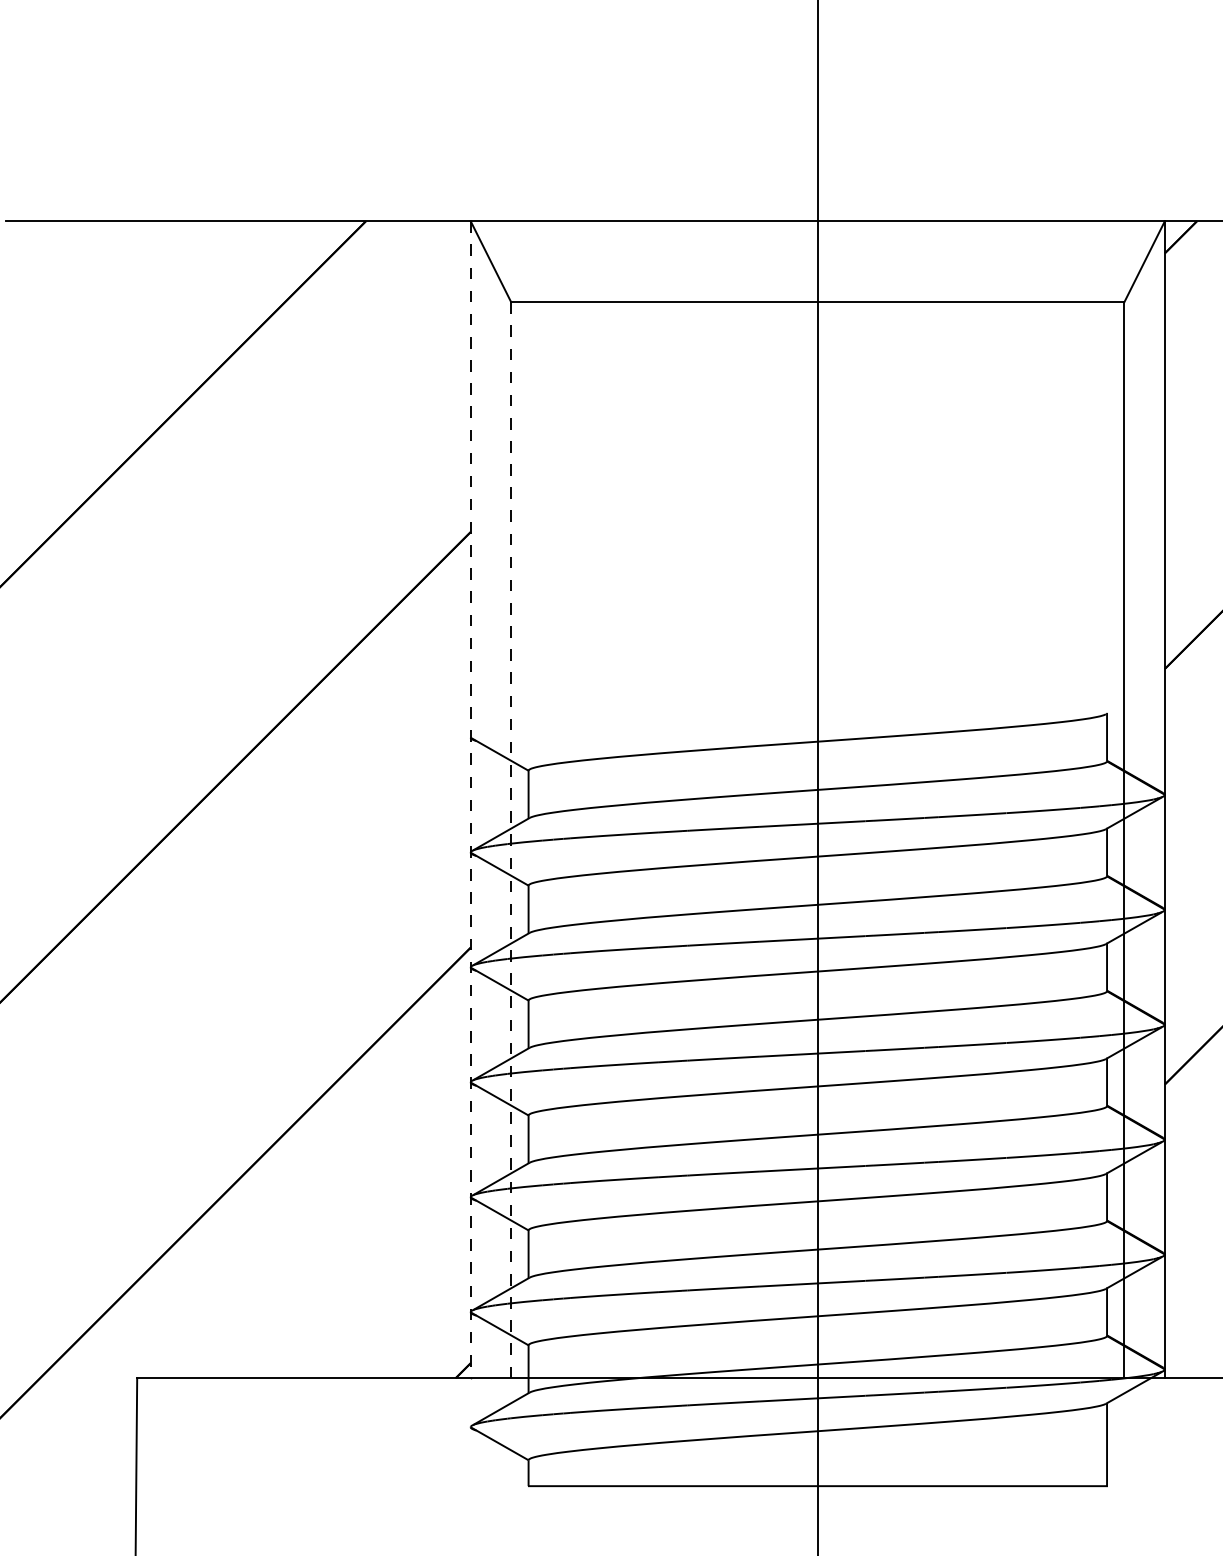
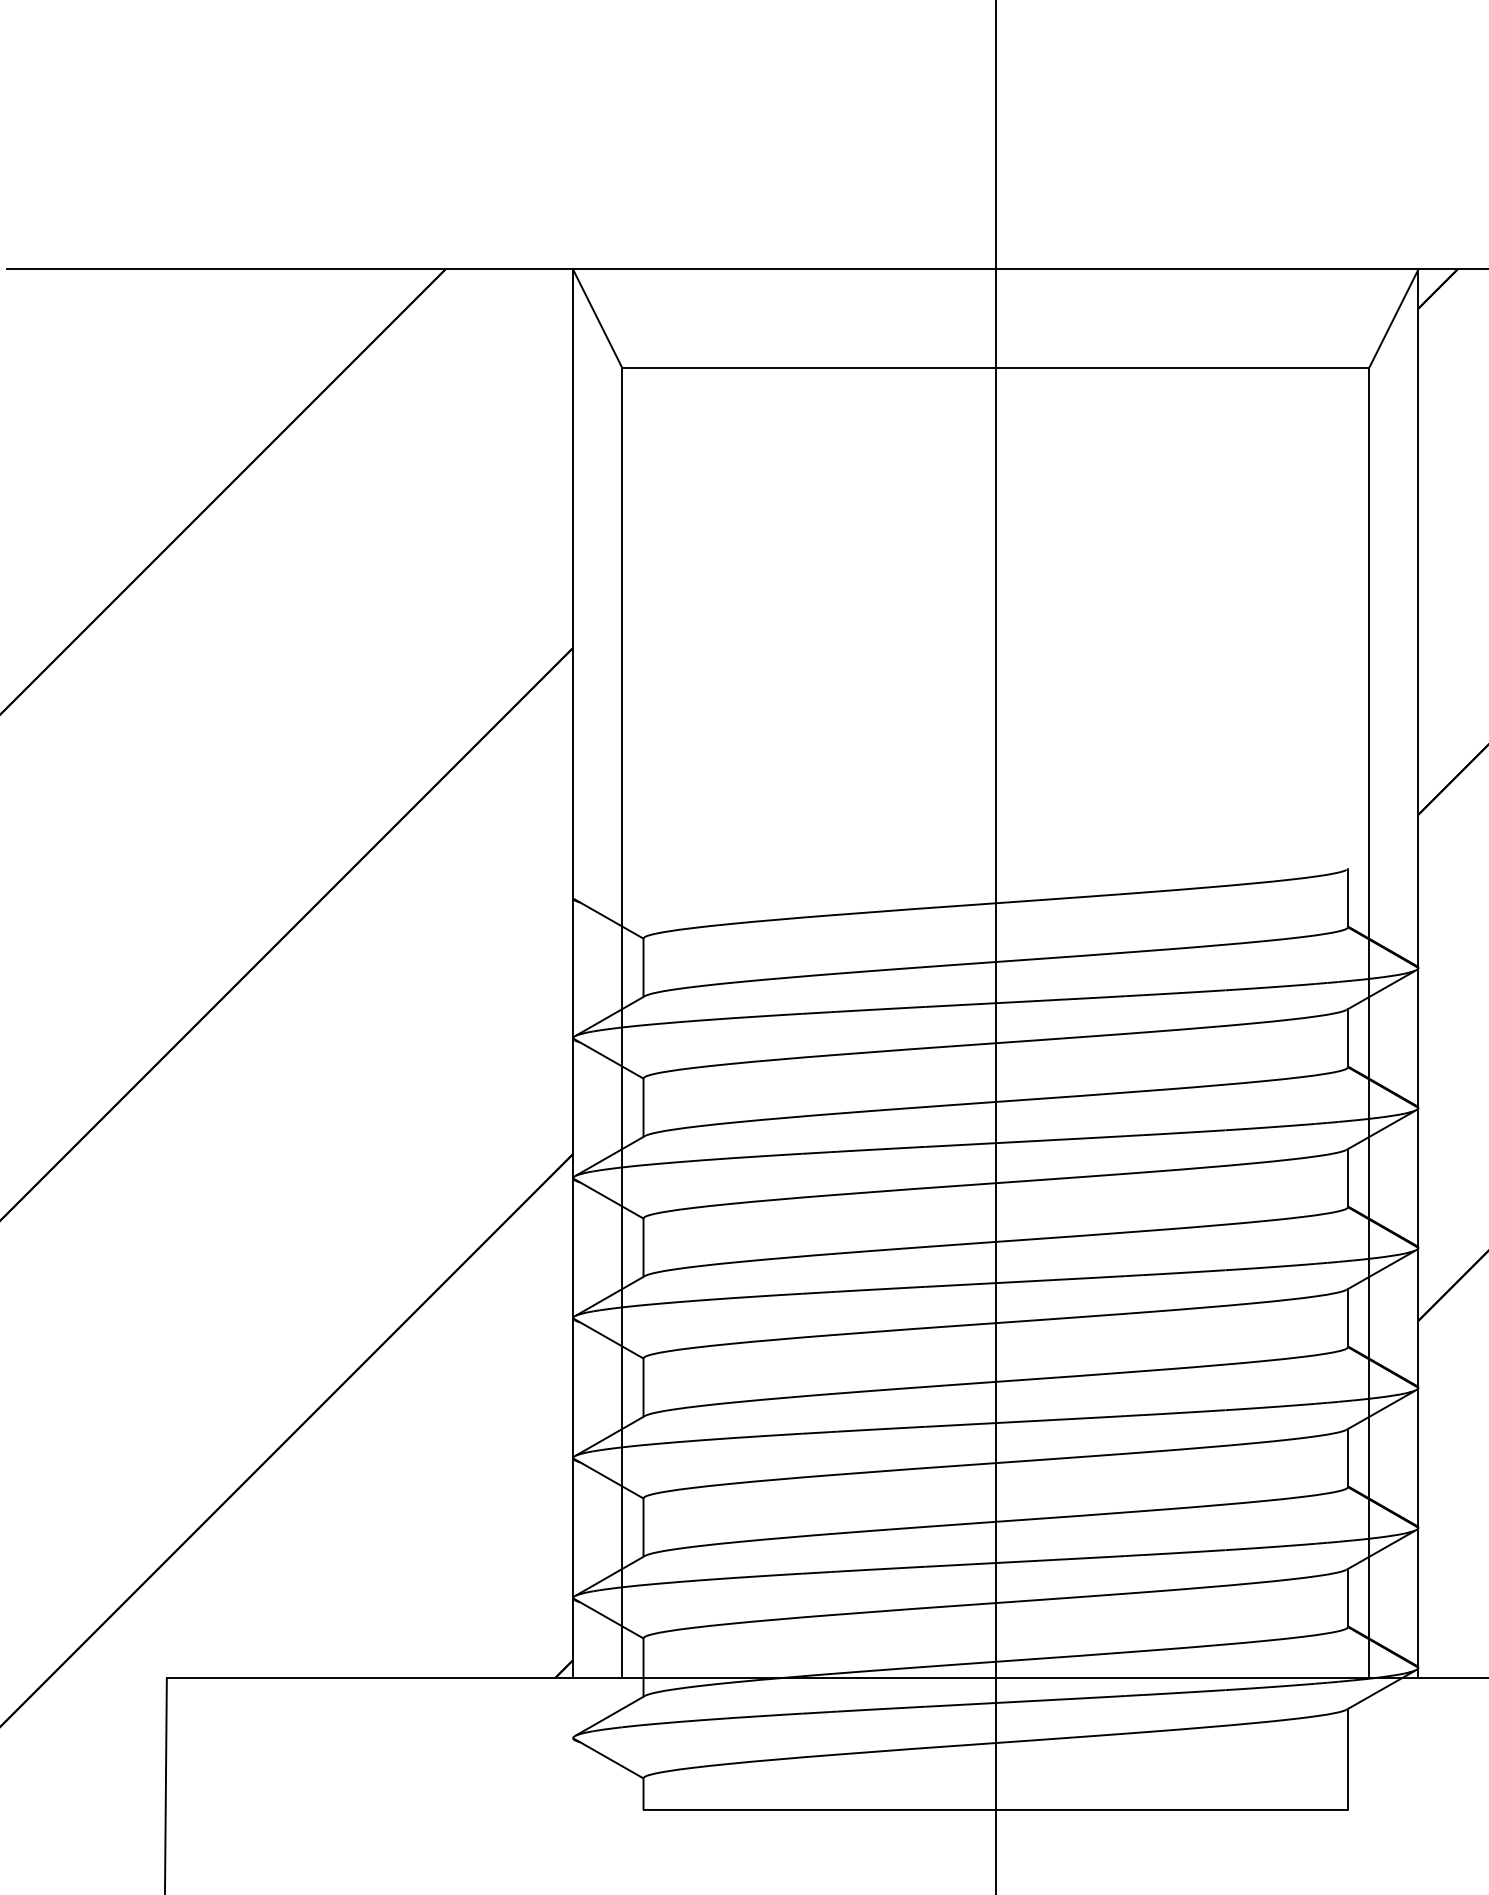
line: (471, 800) -> (573, 974), dashed -> solid
line: (511, 840) -> (622, 1023), dashed -> solid

